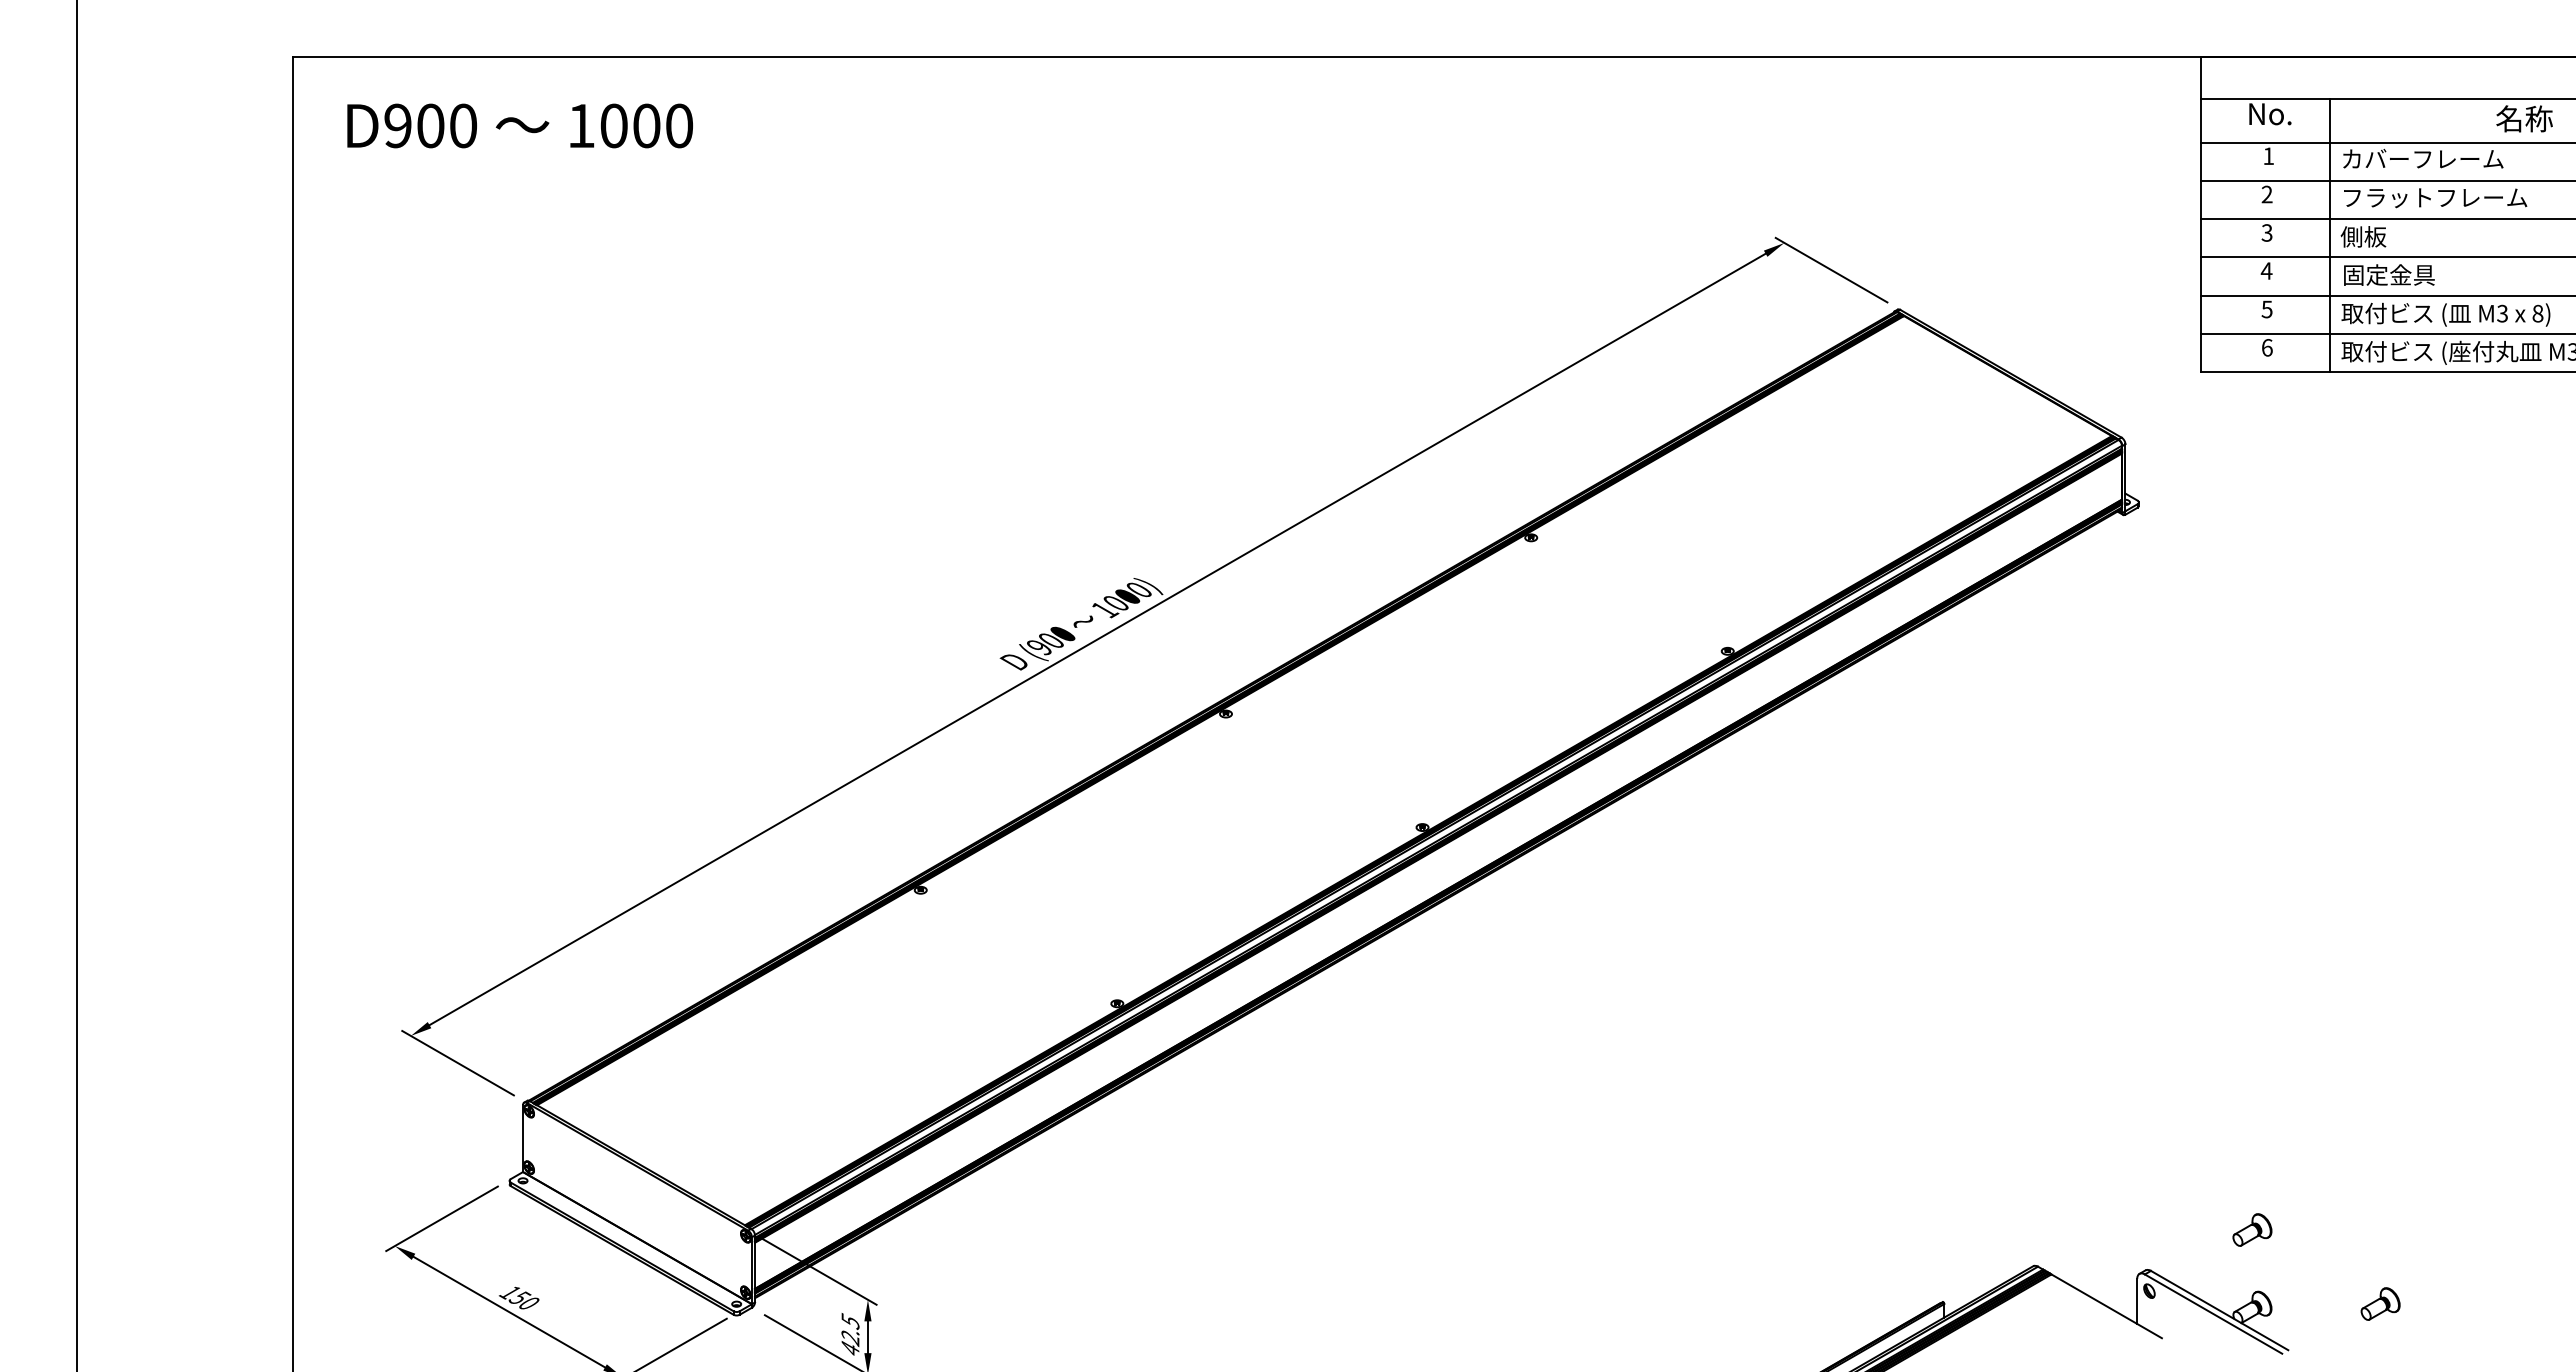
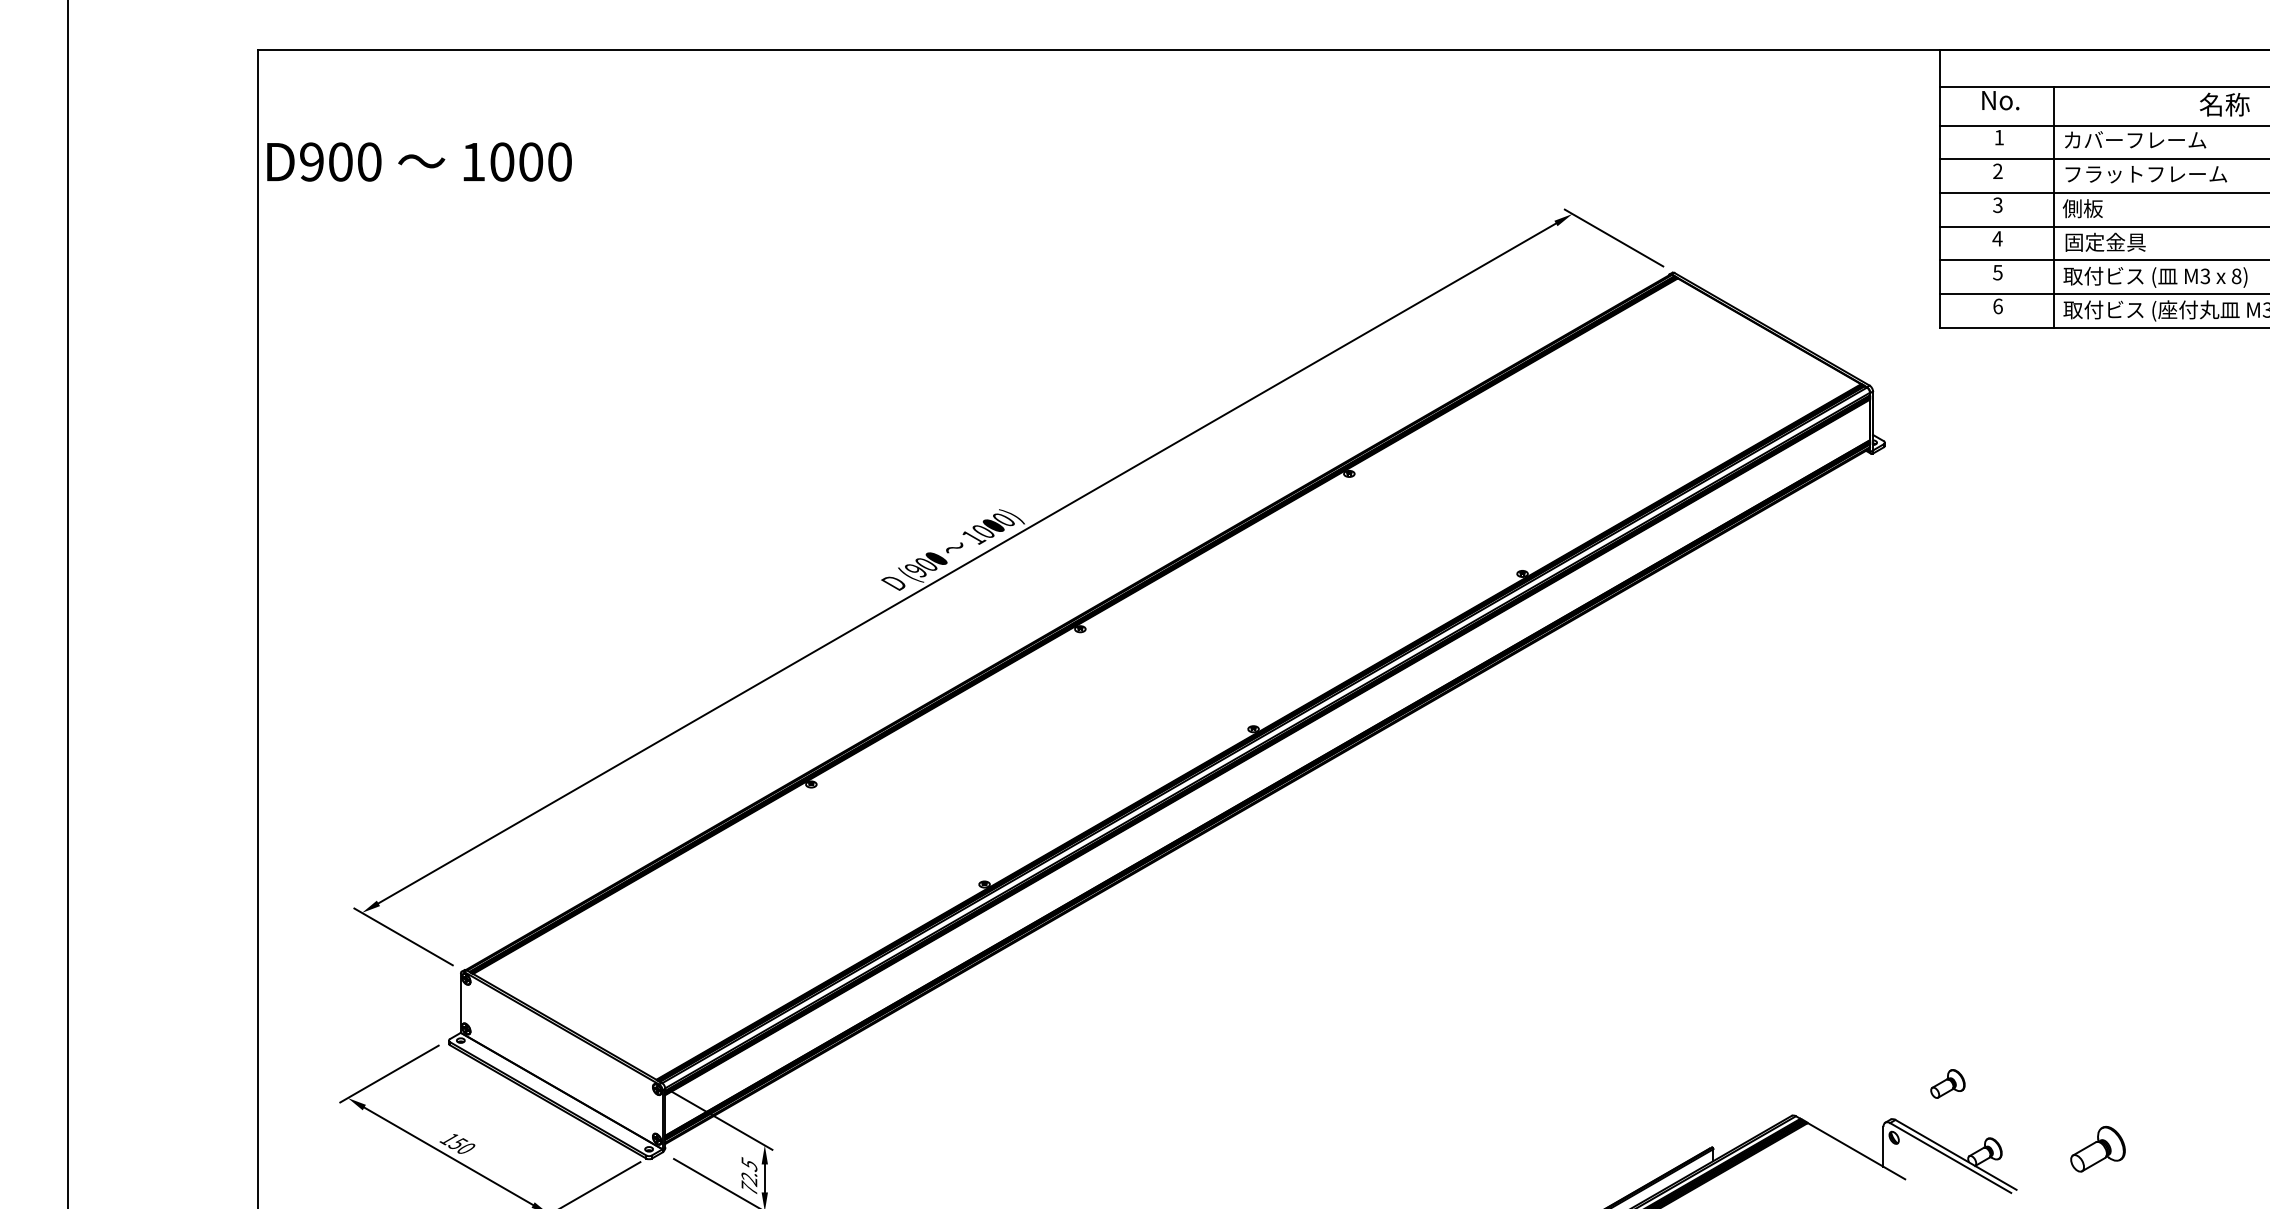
text: (519, 125) -> (418, 161), moved
part: (2252, 1229) -> (1947, 1083), moved
part: (2380, 1303) -> (2097, 1148), size x1.6
text: (850, 1347) -> (749, 1187), 42.5 -> 72.5

